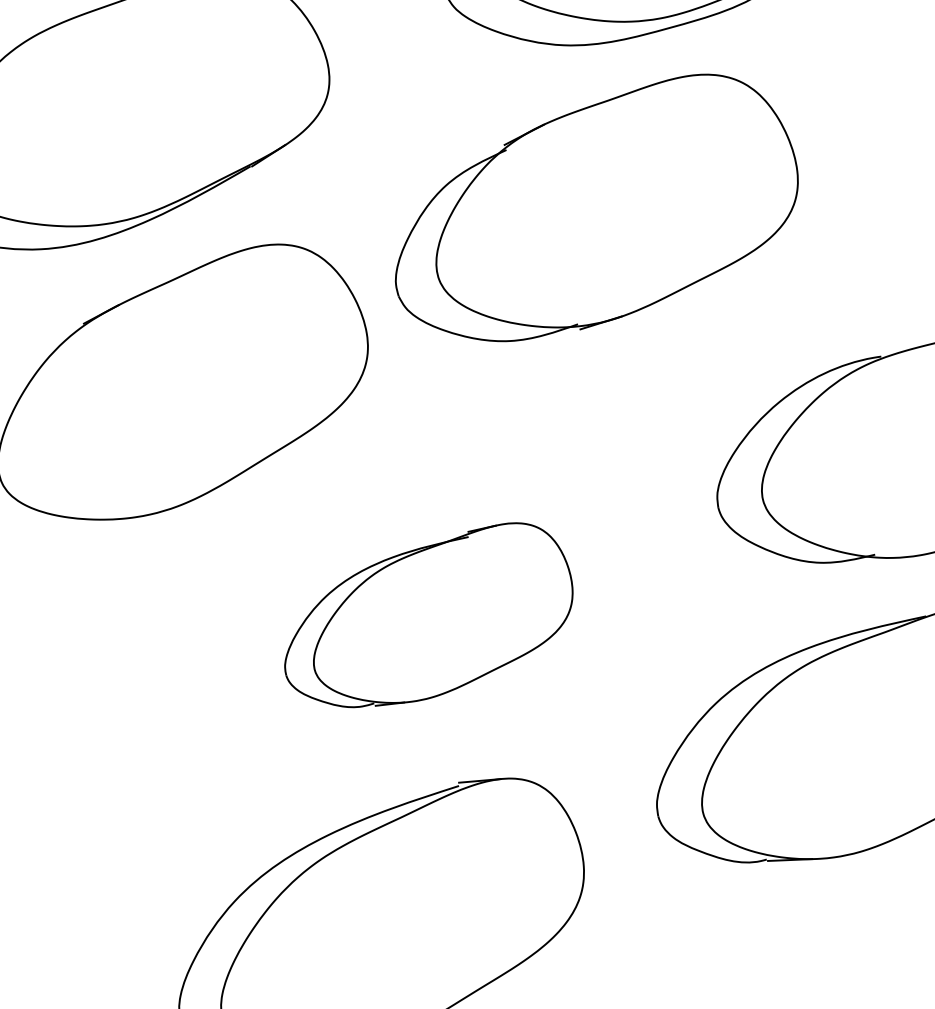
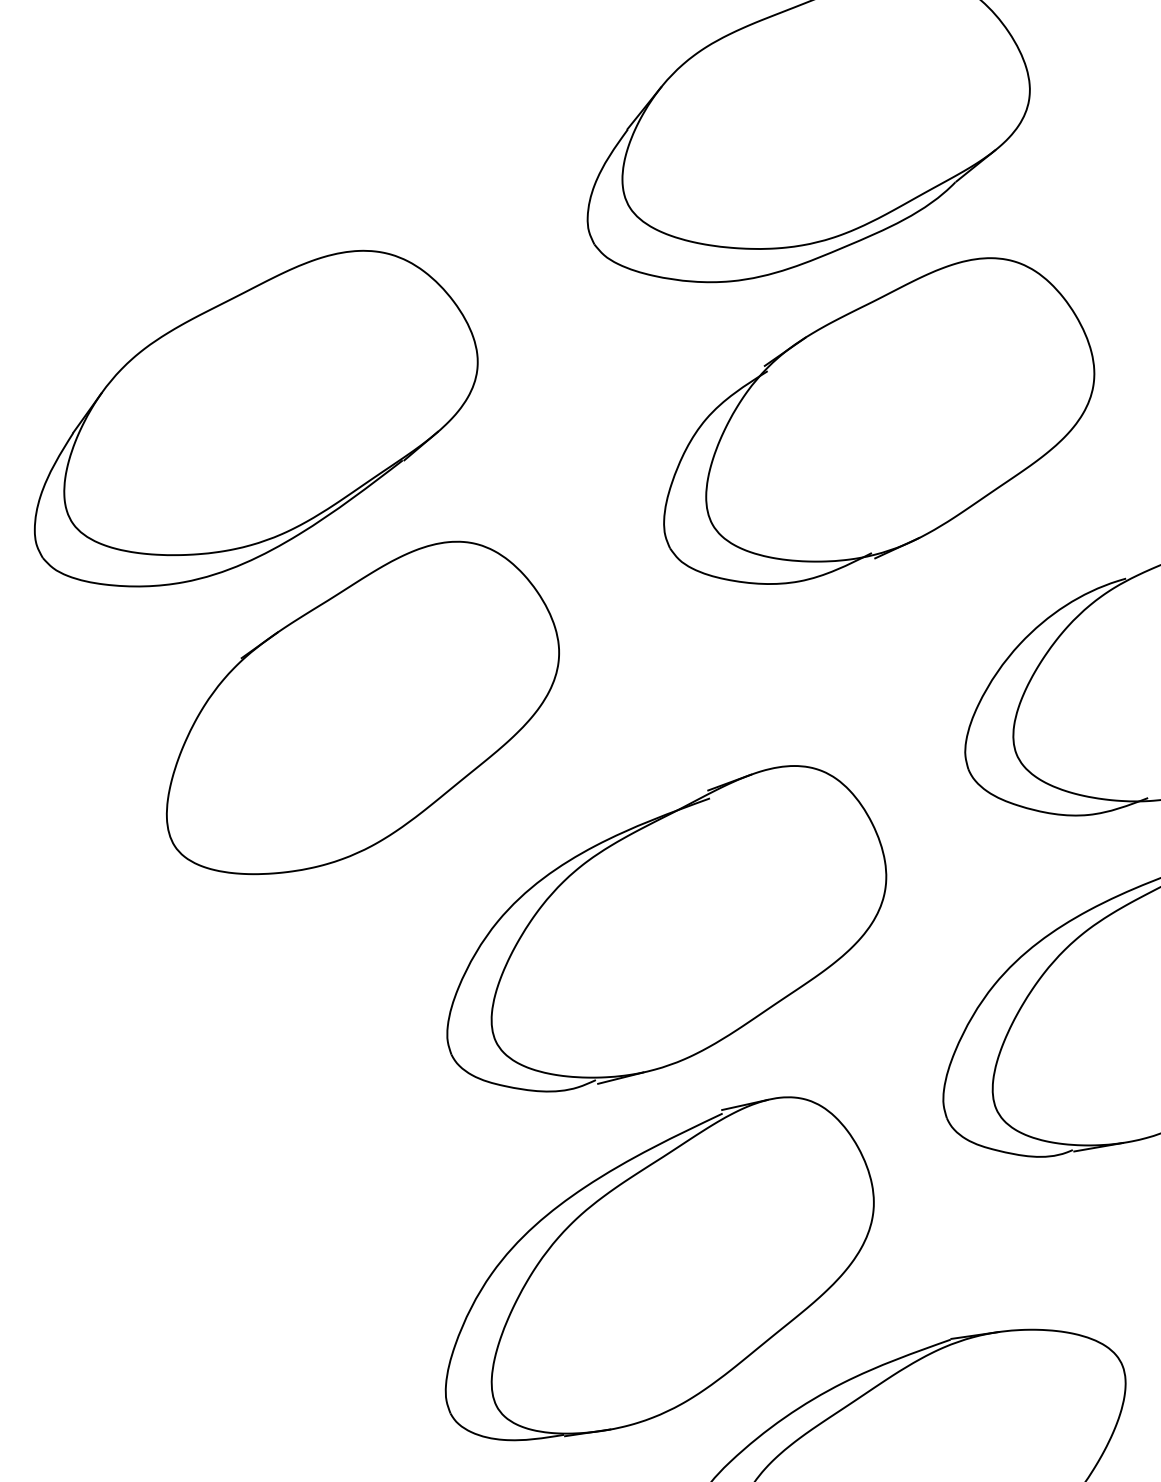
part: (600, 207) -> (879, 420), moved
part: (430, 614) -> (666, 928), size x1.43

